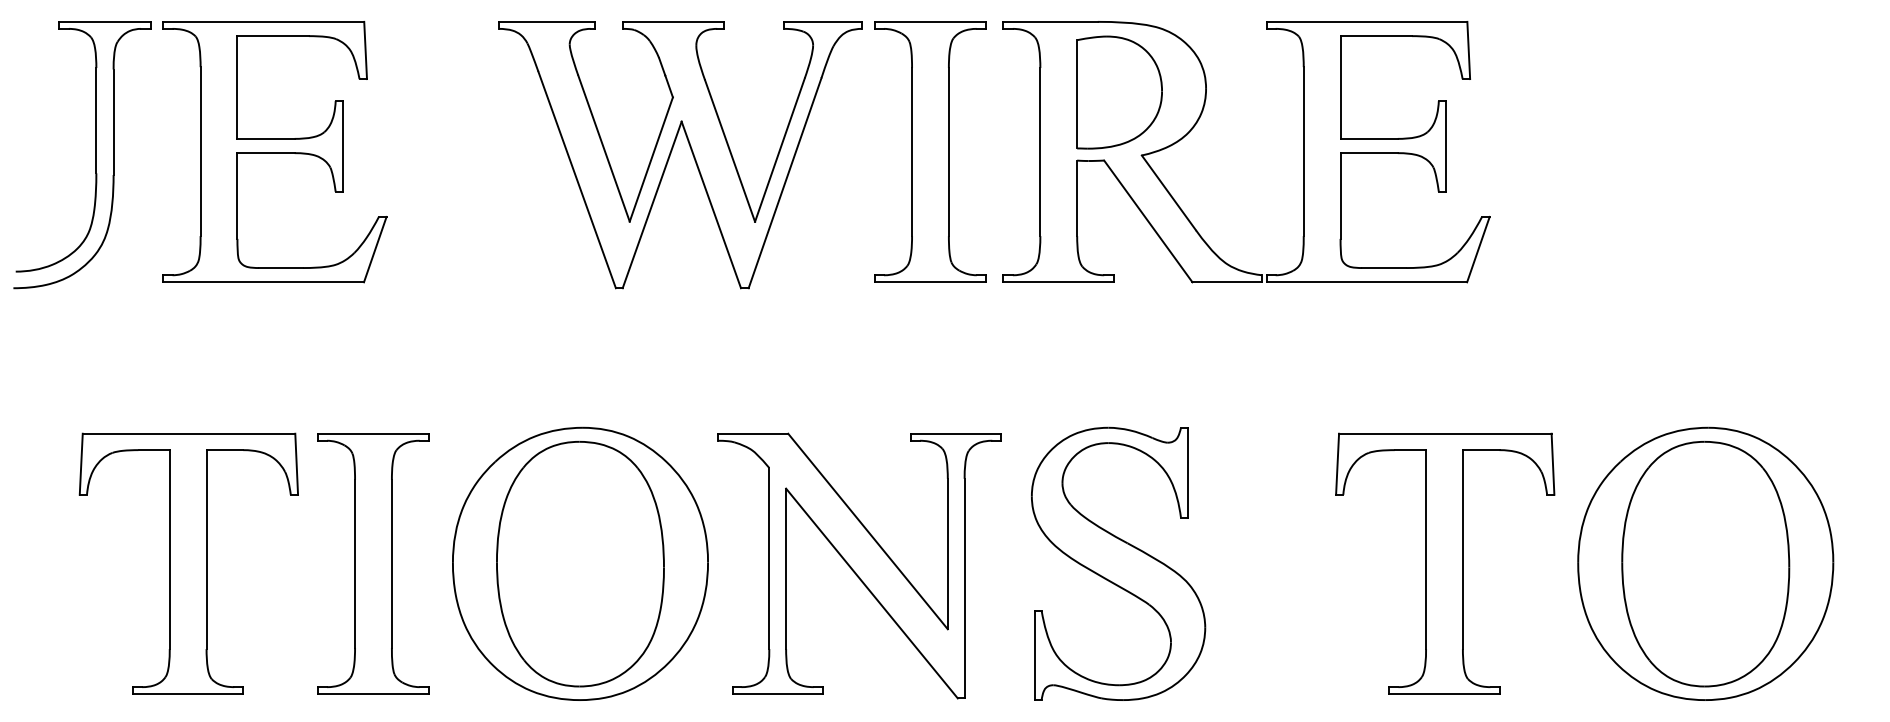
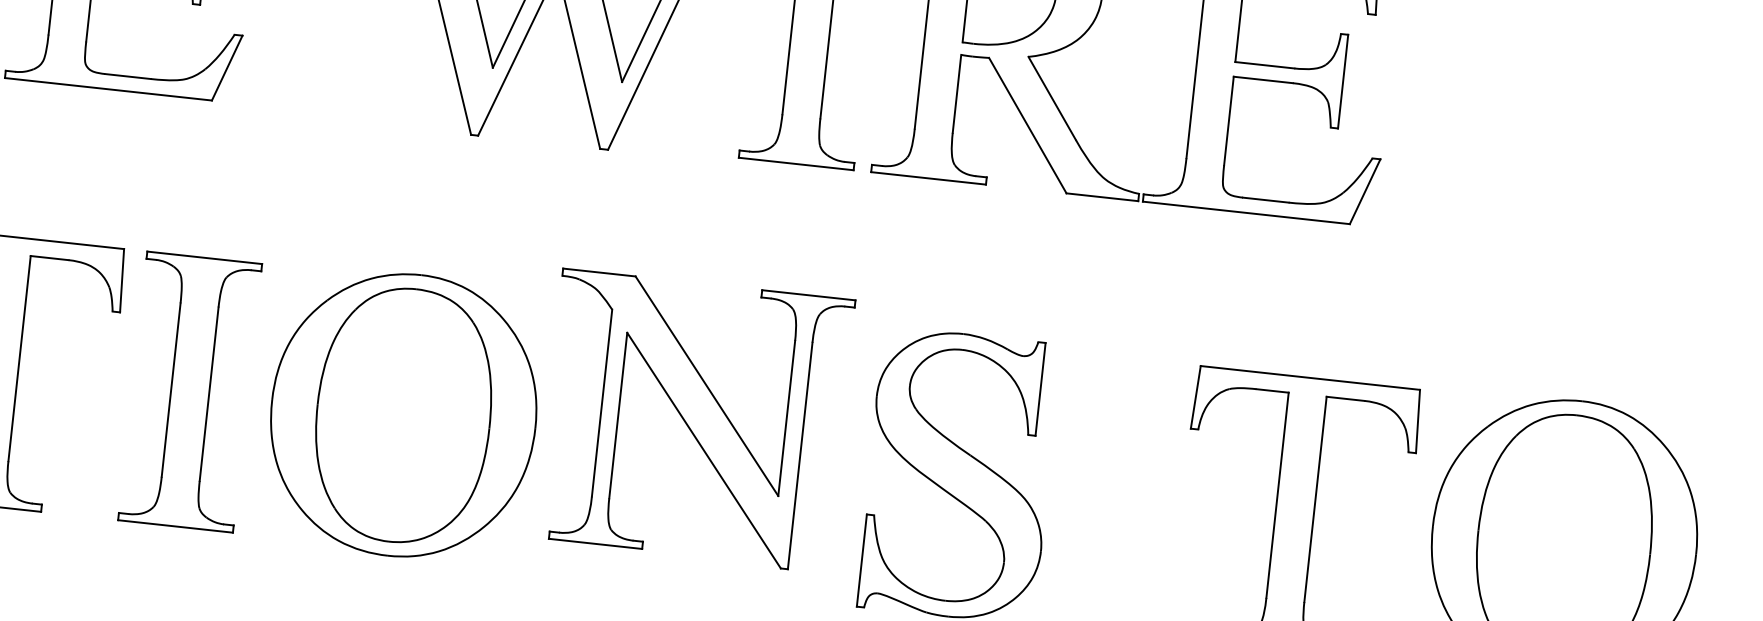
part: (859, 565) -> (694, 420), moved

